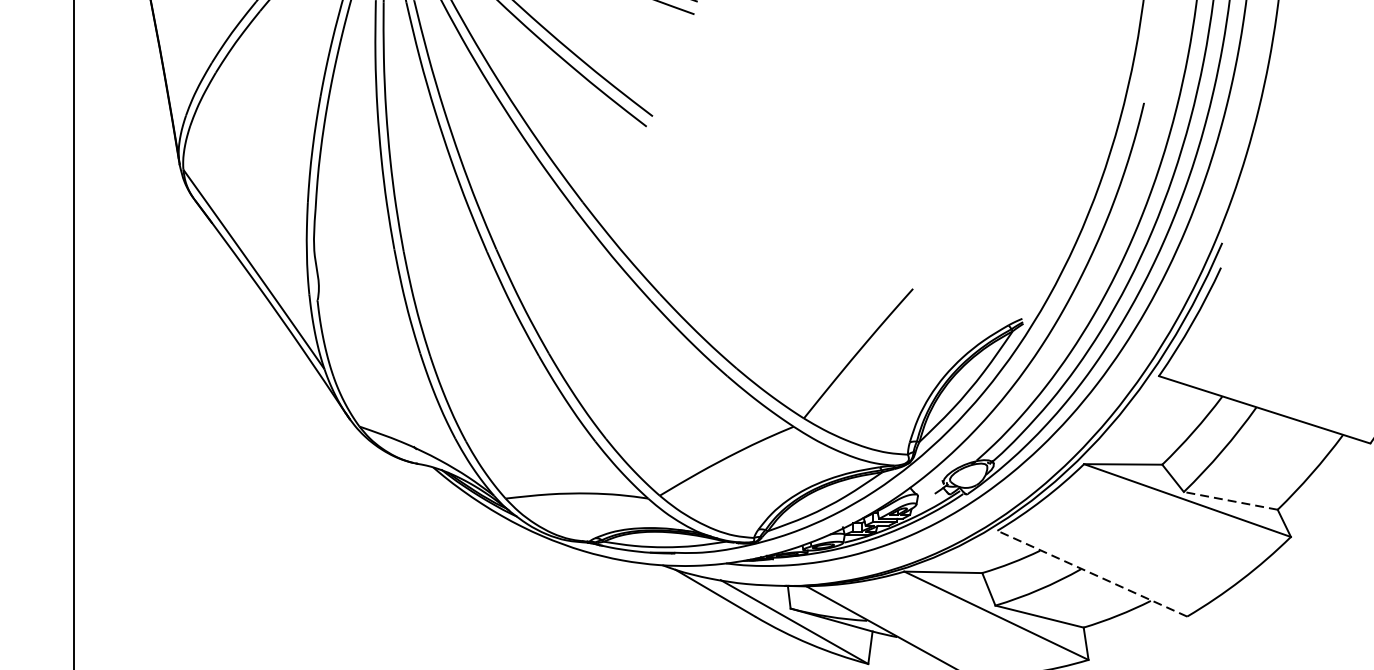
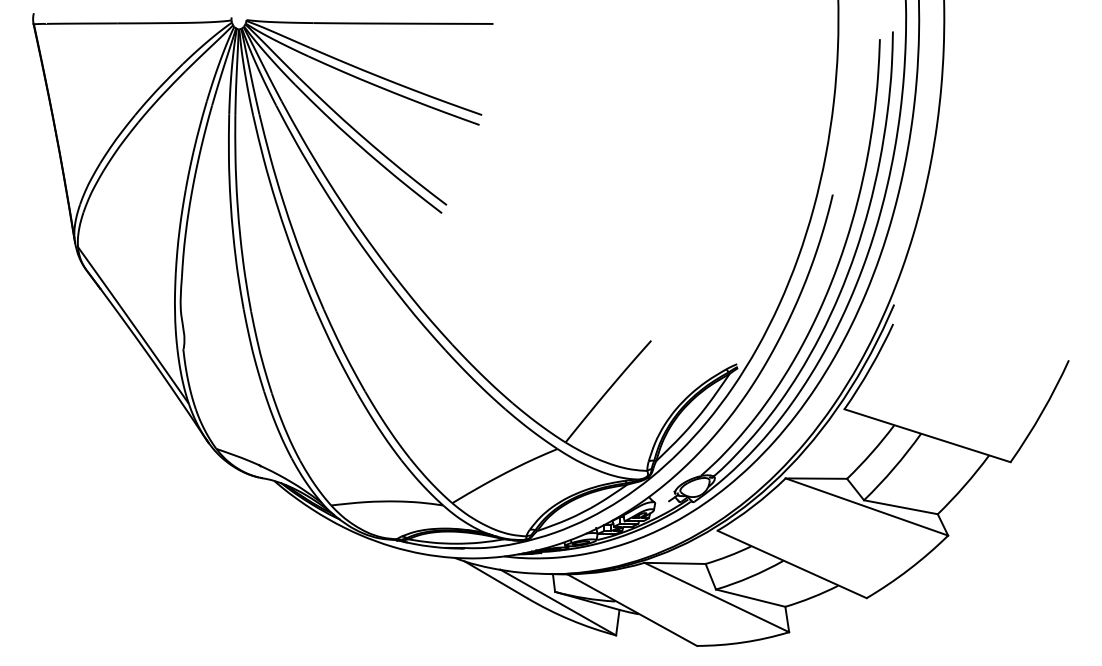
line: (1230, 501) -> (900, 507), dashed -> solid
line: (1092, 573) -> (792, 564), dashed -> solid

